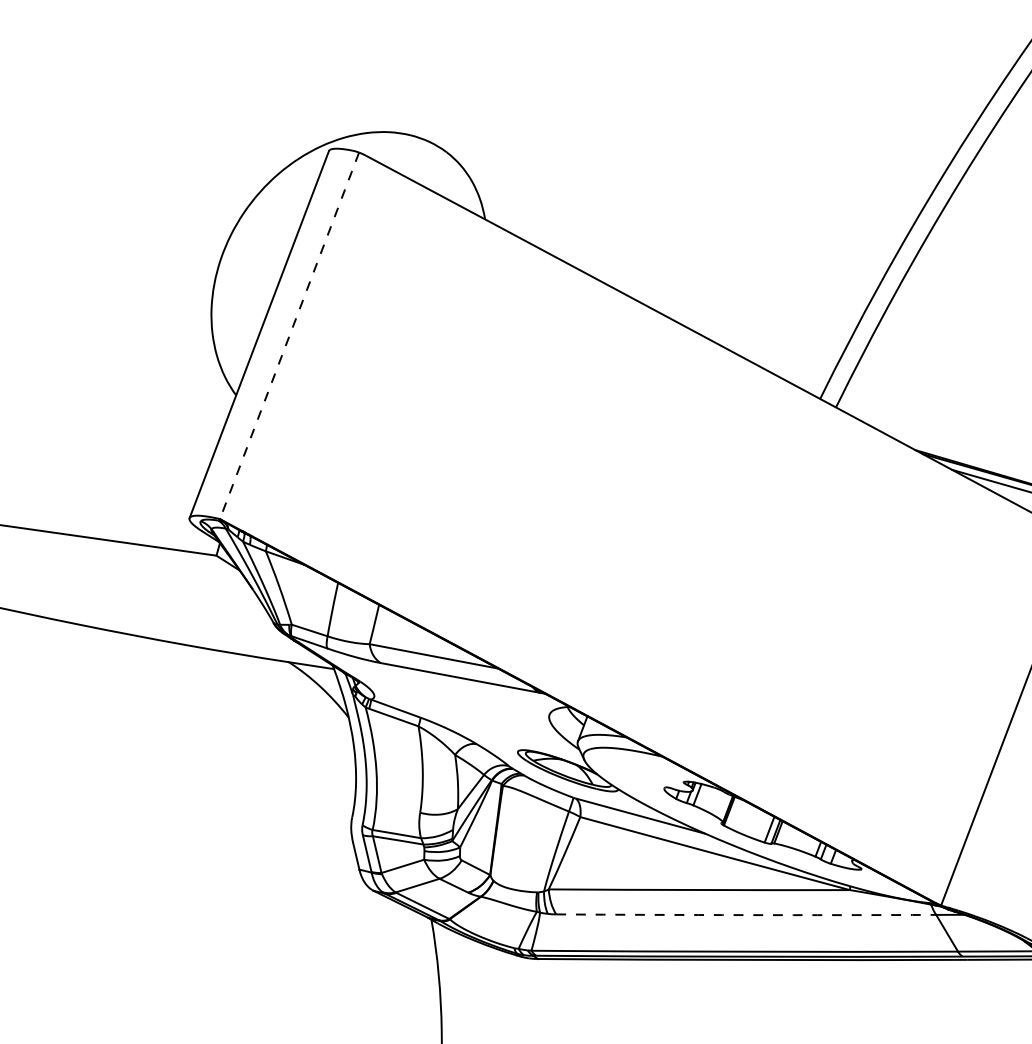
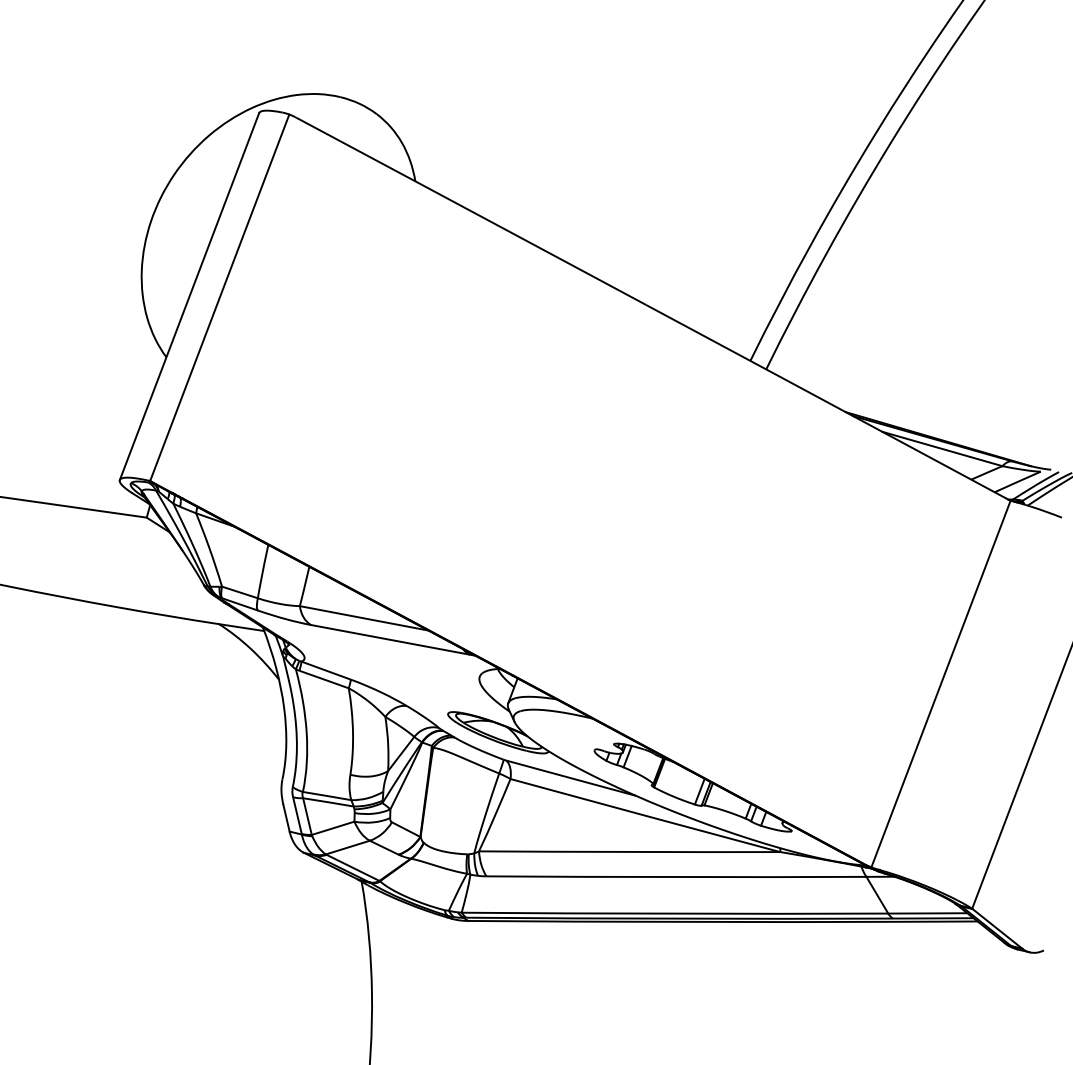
line: (289, 336) -> (219, 298), dashed -> solid
arc: (746, 915) -> (676, 877), dashed -> solid

